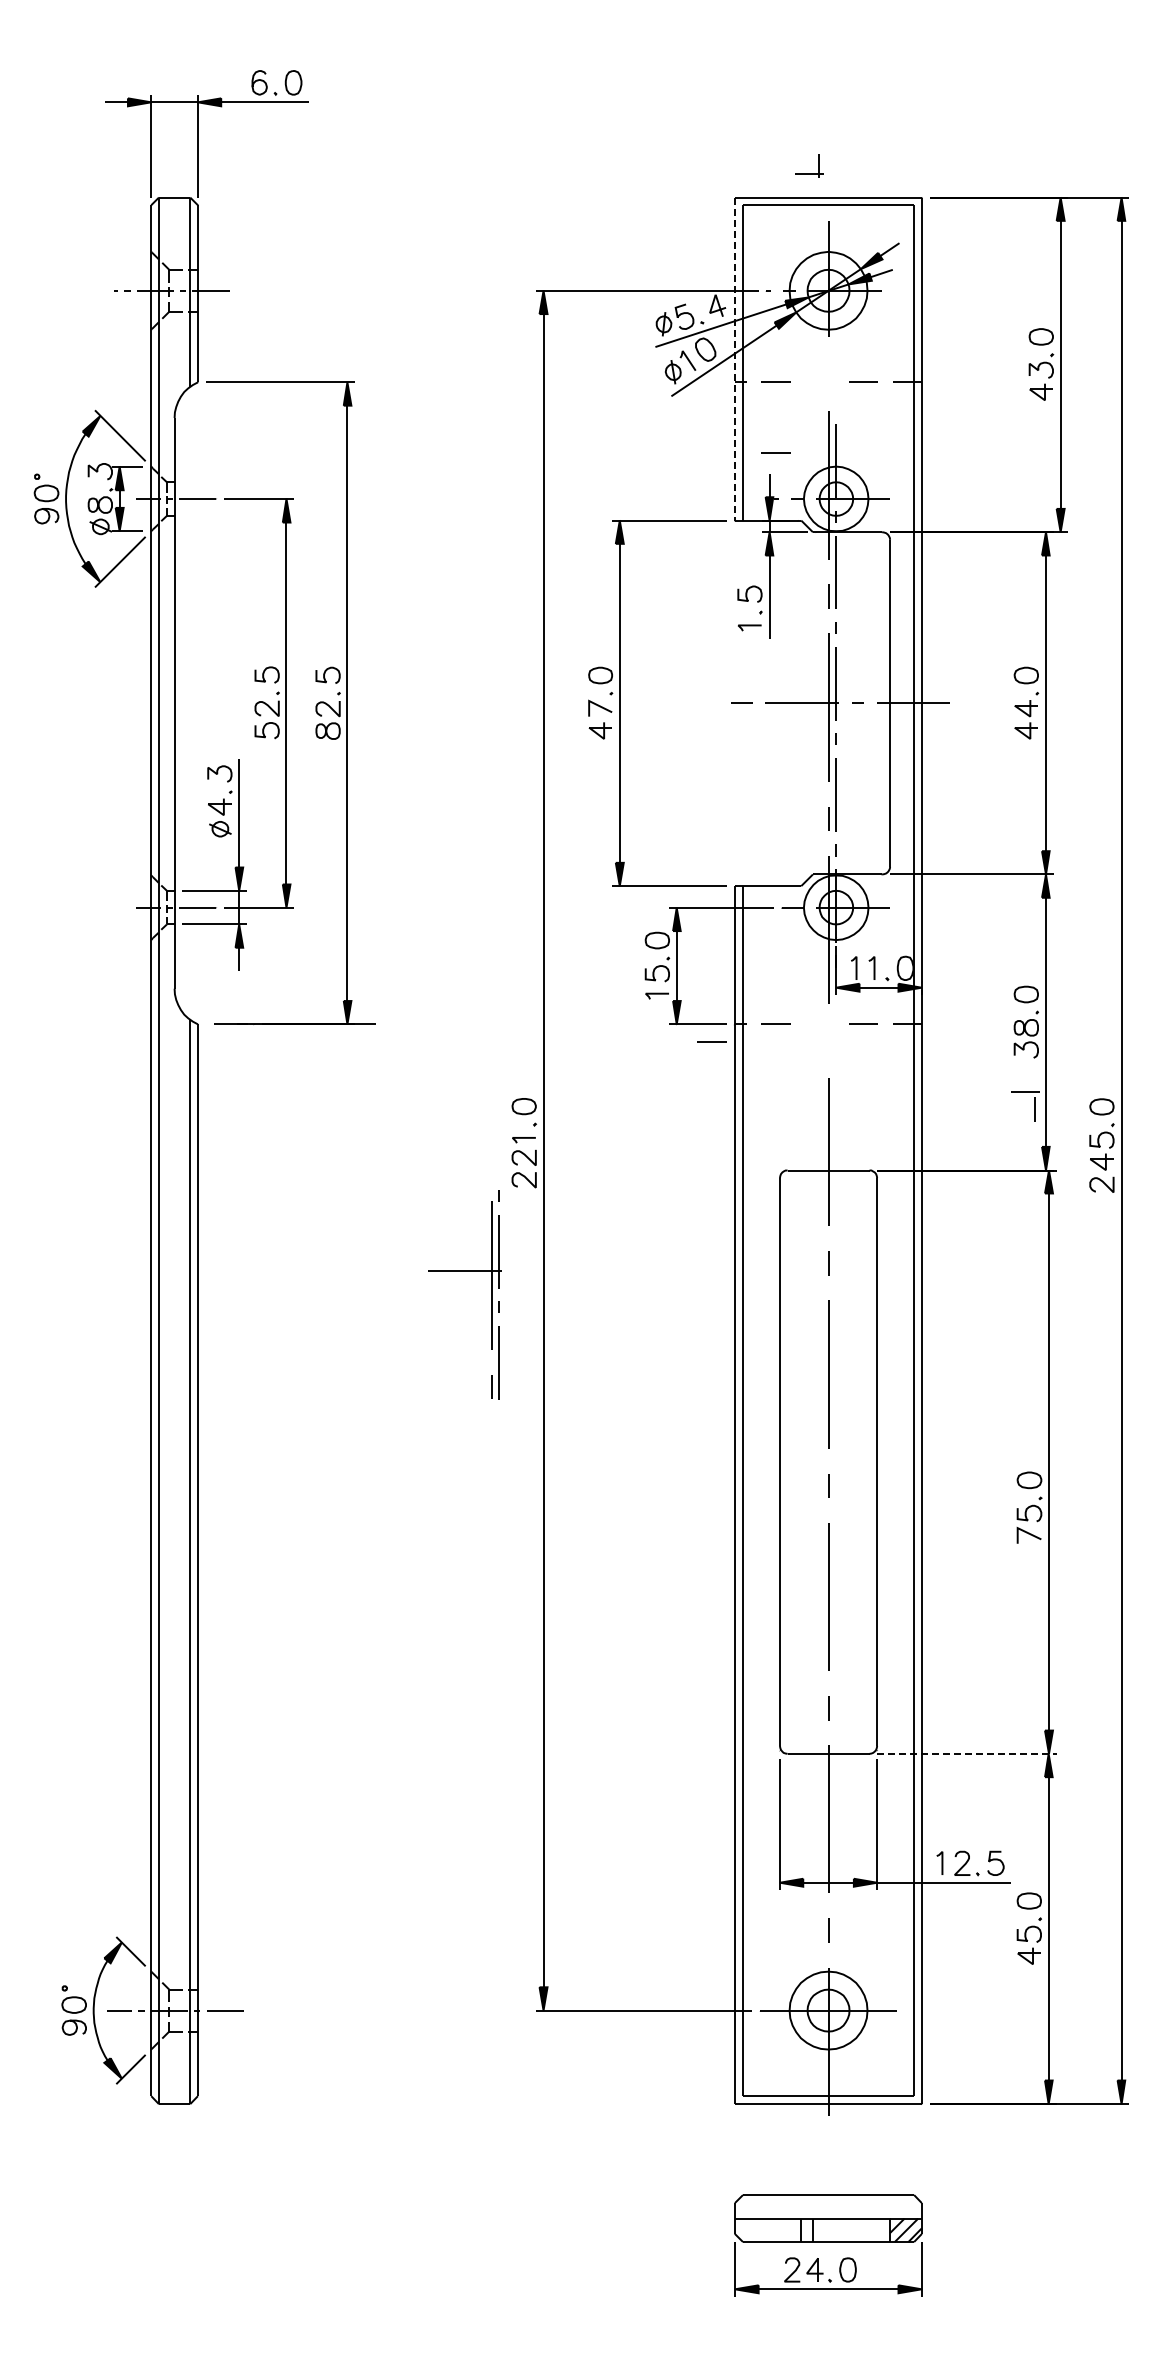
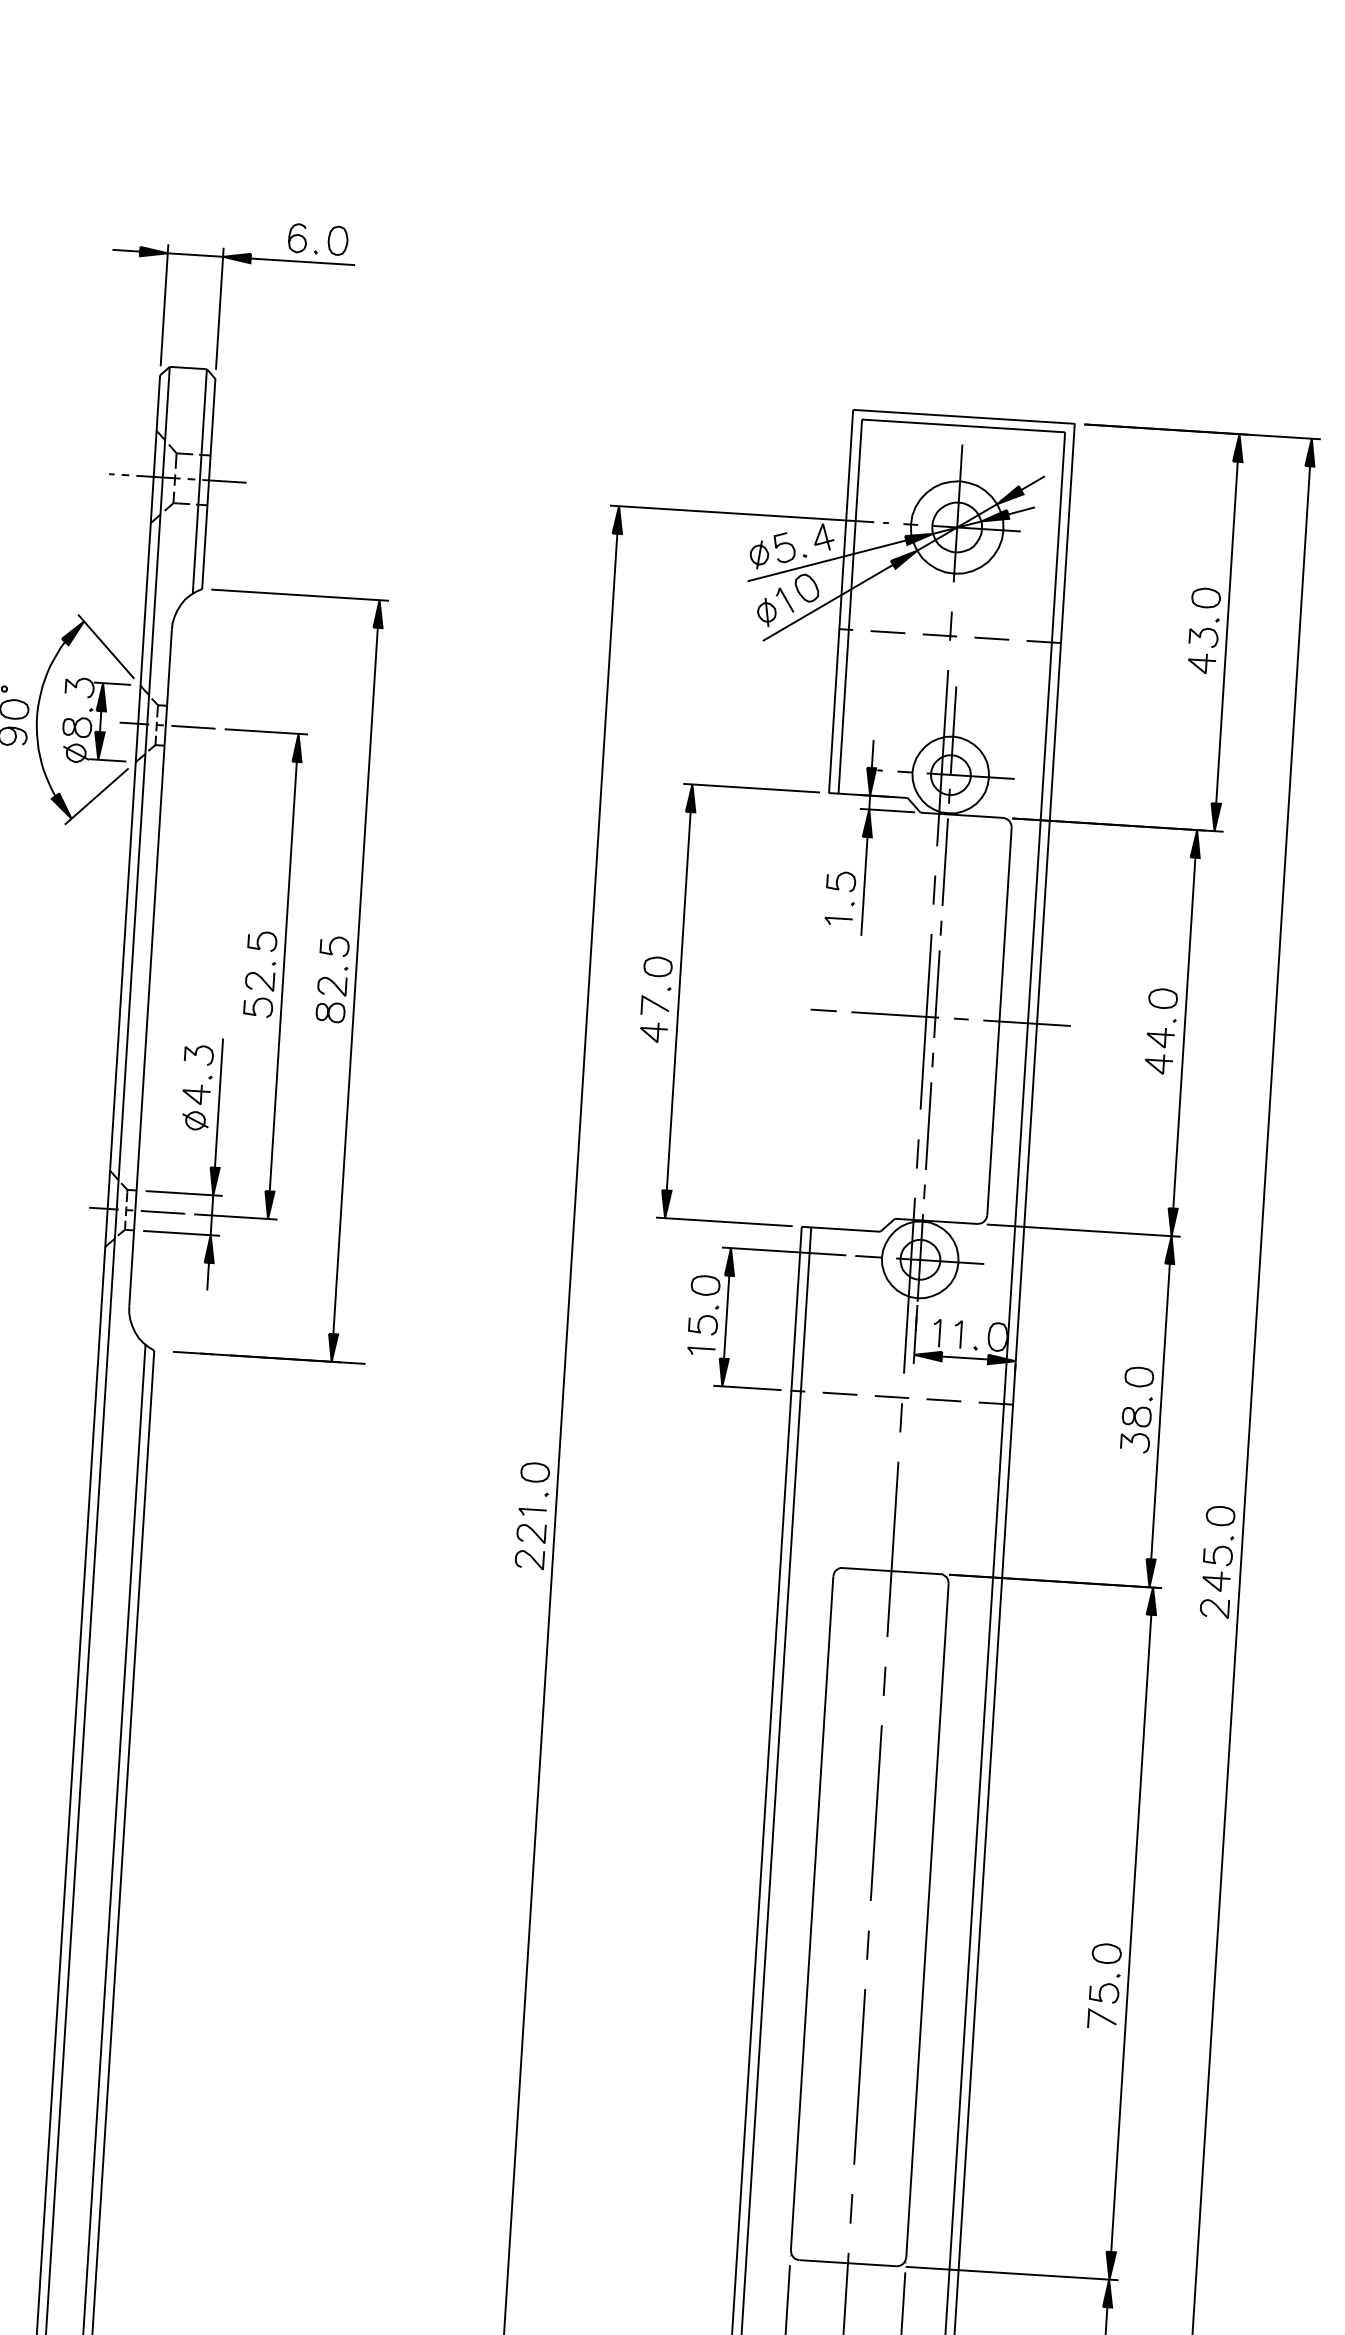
part: (809, 173) -> (939, 634), moved
line: (735, 359) -> (841, 602), dashed -> solid
line: (775, 452) -> (882, 715), removed
line: (711, 1041) -> (762, 1409), removed
part: (1034, 1106) -> (901, 1414), moved
part: (464, 1271) -> (452, 1663), removed
line: (966, 1753) -> (1011, 2273), dashed -> solid

